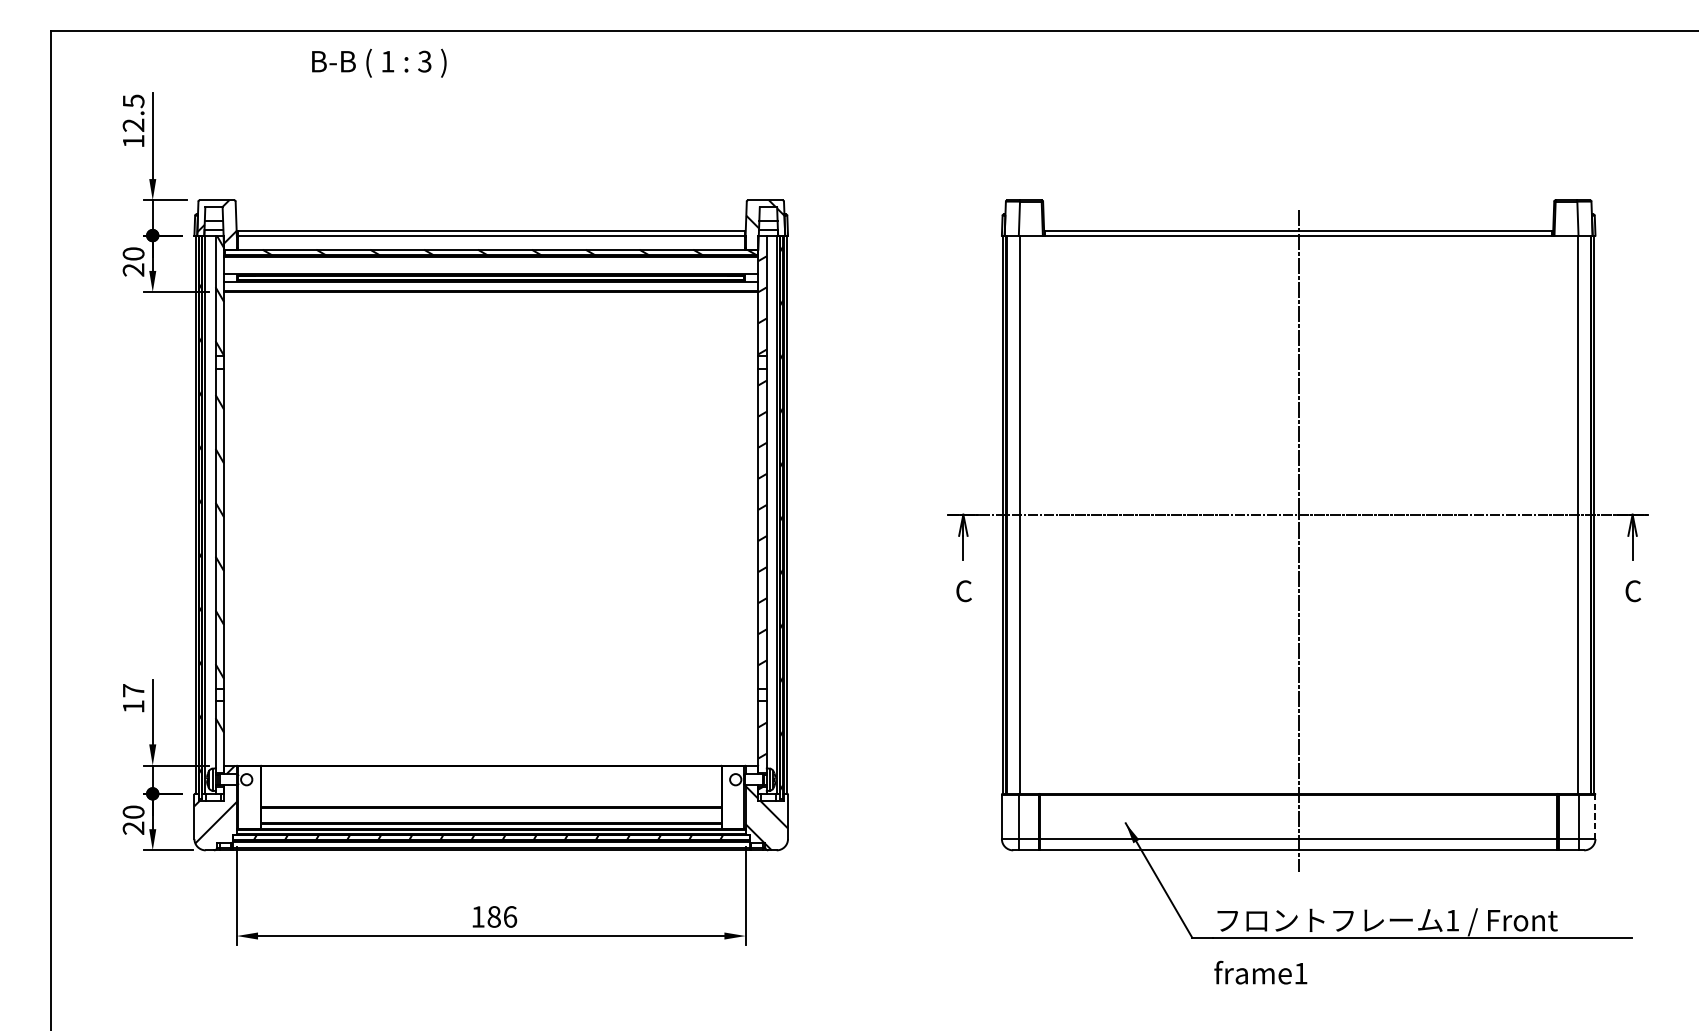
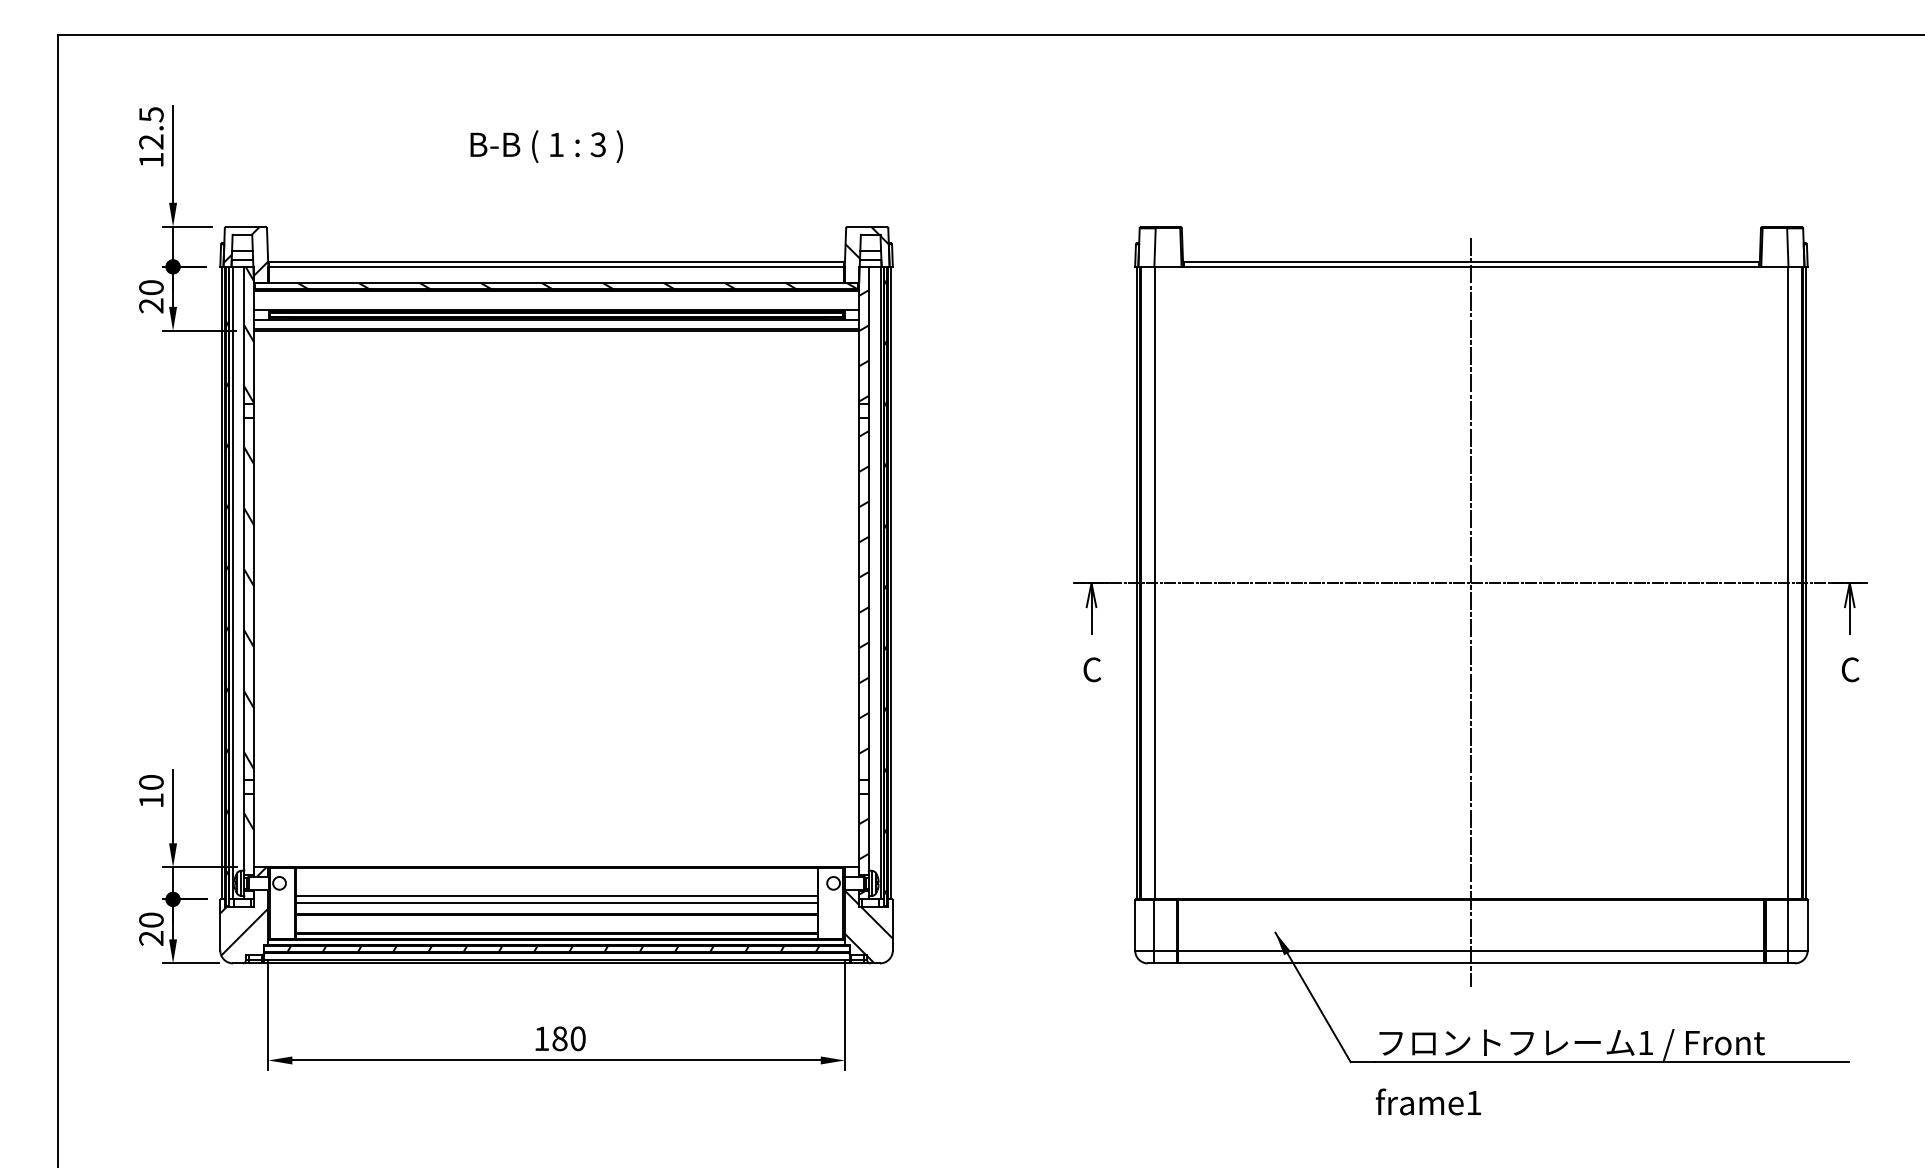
text: (379, 63) -> (546, 146), moved
text: (133, 689) -> (151, 781), 17 -> 10
line: (491, 791) -> (556, 896), added
line: (491, 796) -> (556, 902), added
line: (1595, 816) -> (1807, 924), dashed -> solid
text: (509, 916) -> (577, 1038), 186 -> 180

